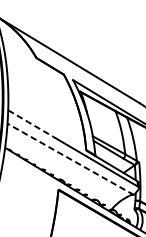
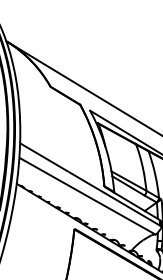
line: (29, 123) -> (43, 157), dashed -> solid
line: (70, 159) -> (87, 196), dashed -> solid

